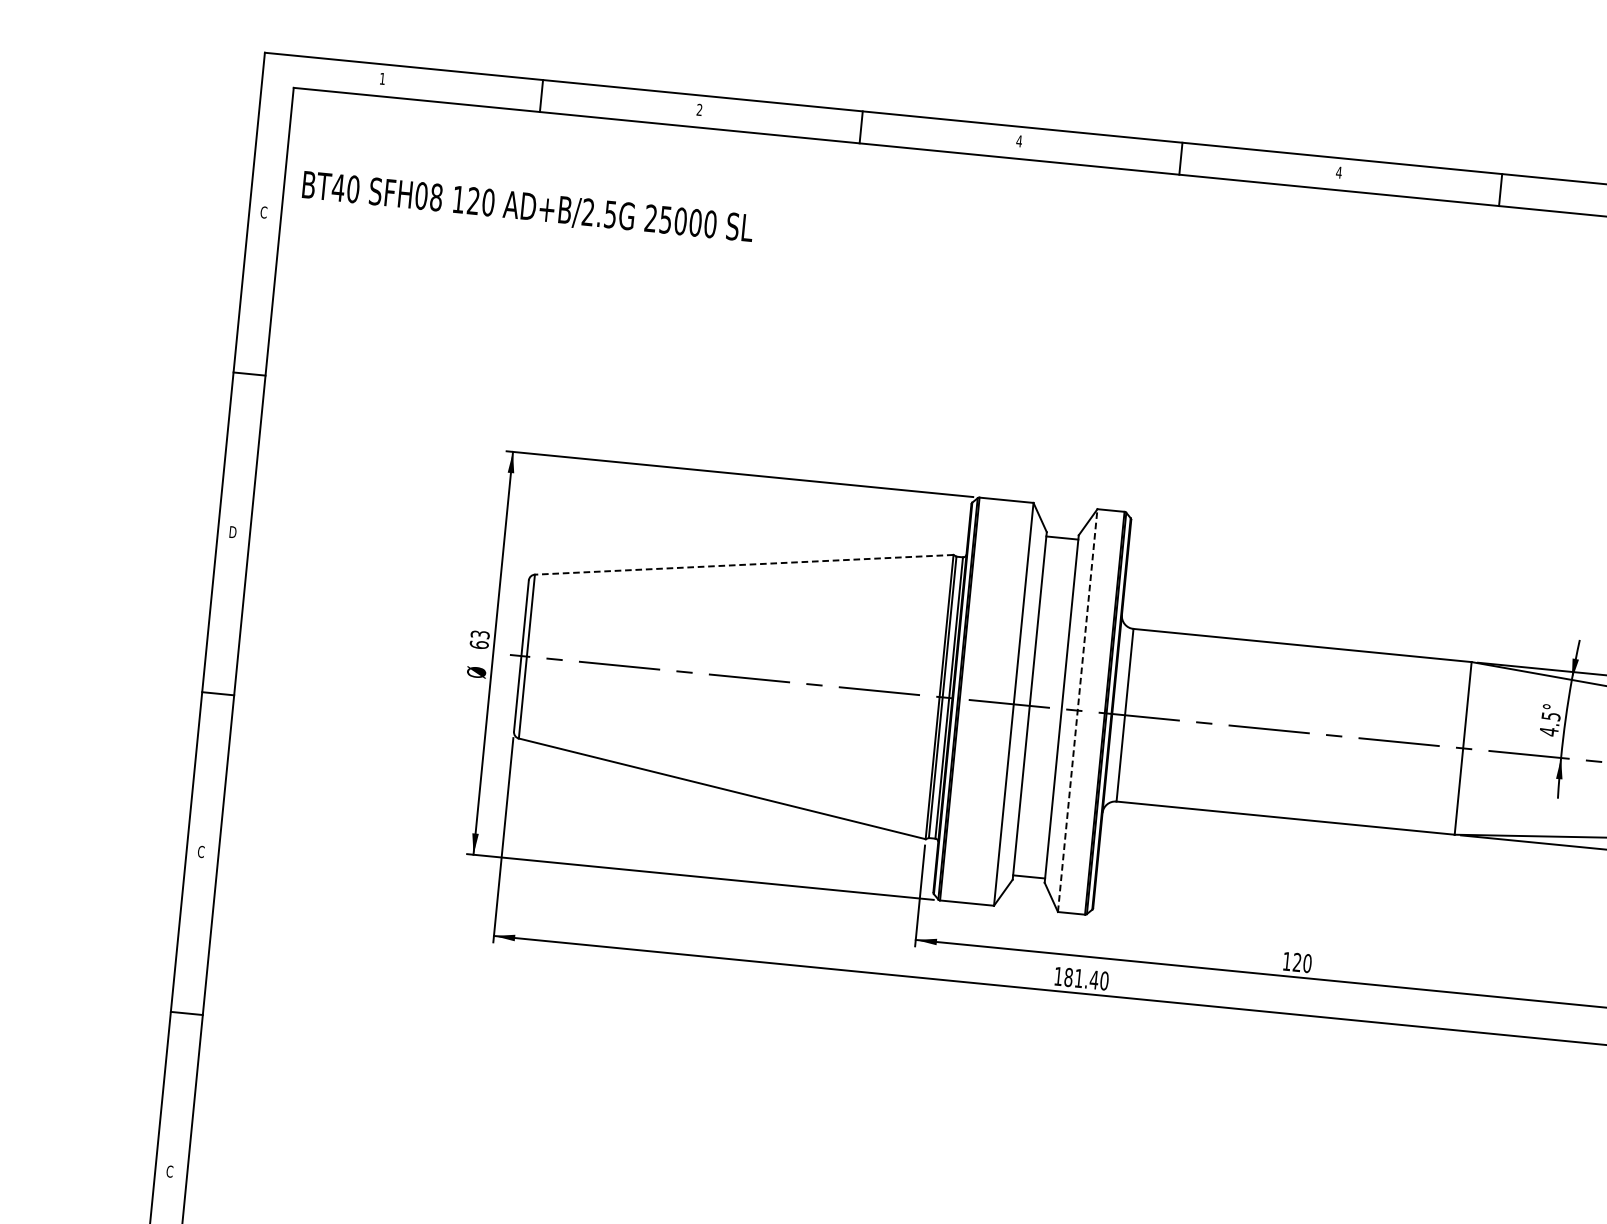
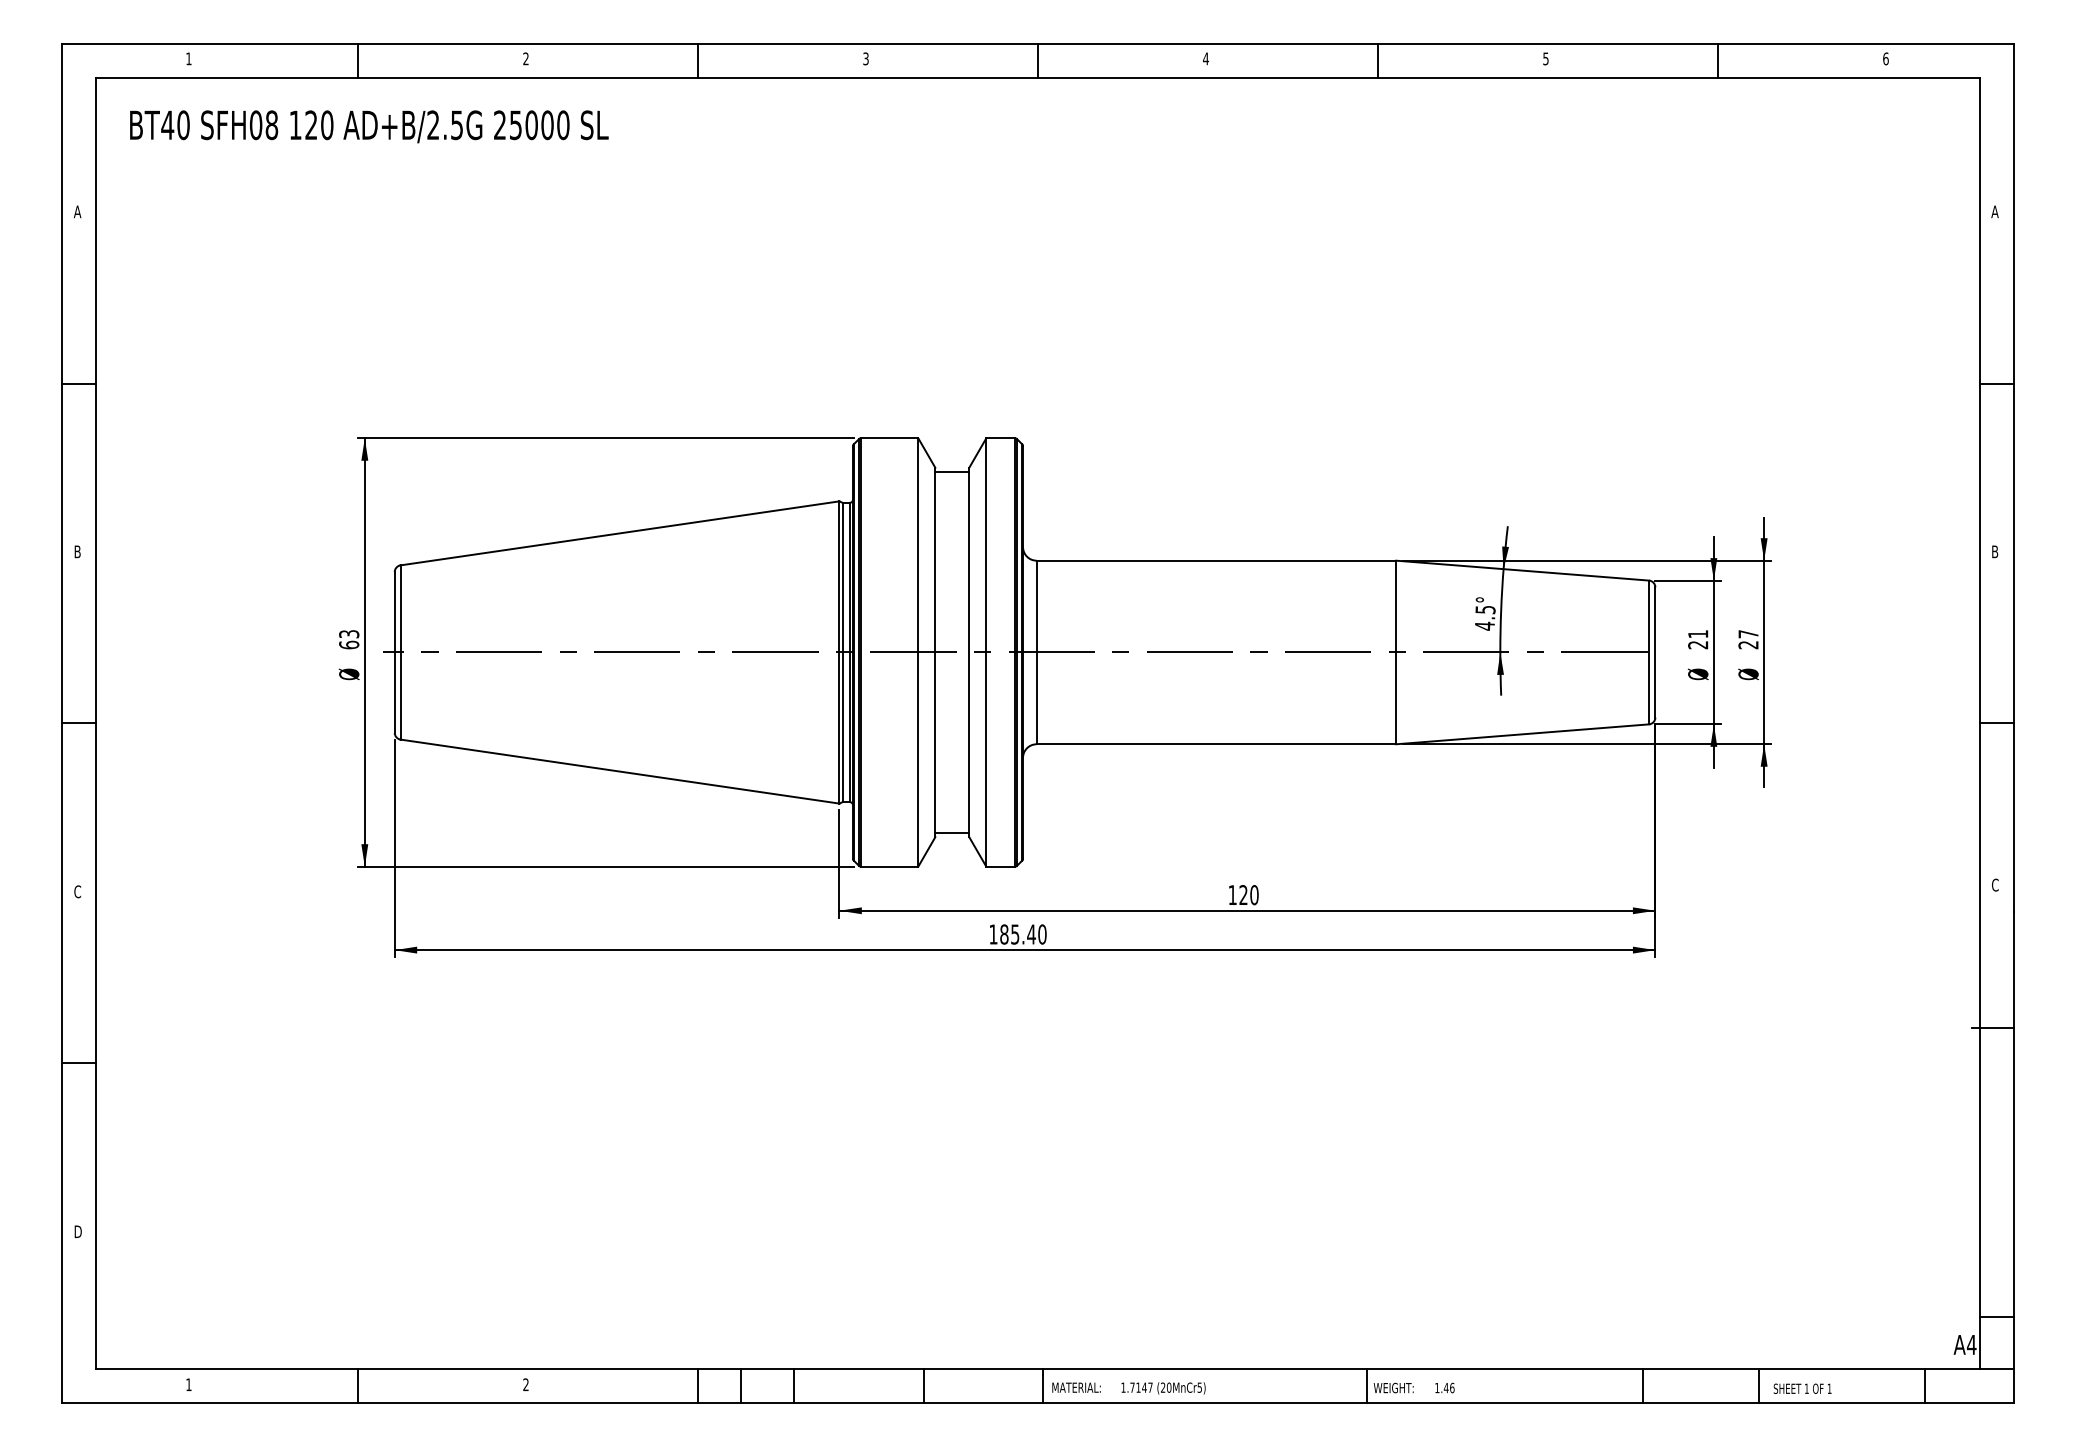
text: (1019, 140) -> (866, 58), 4 -> 3
text: (528, 207) -> (369, 126), moved
text: (263, 212) -> (77, 211), C -> A
text: (233, 531) -> (78, 551), D -> B
line: (744, 564) -> (620, 533), dashed -> solid
line: (1077, 709) -> (986, 651), dashed -> solid
text: (1079, 978) -> (1015, 934), 181.40 -> 185.40
text: (169, 1171) -> (77, 1231), C -> D

